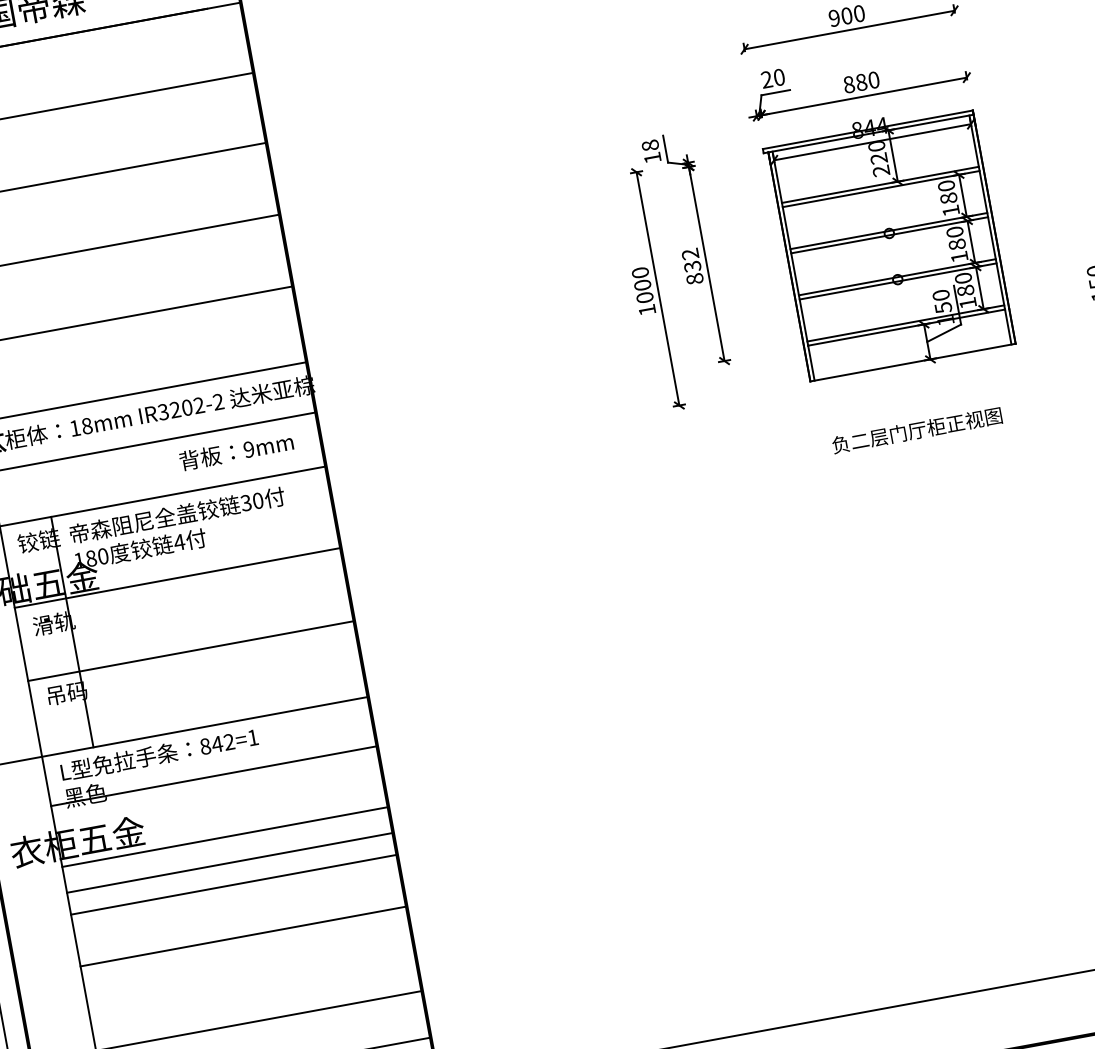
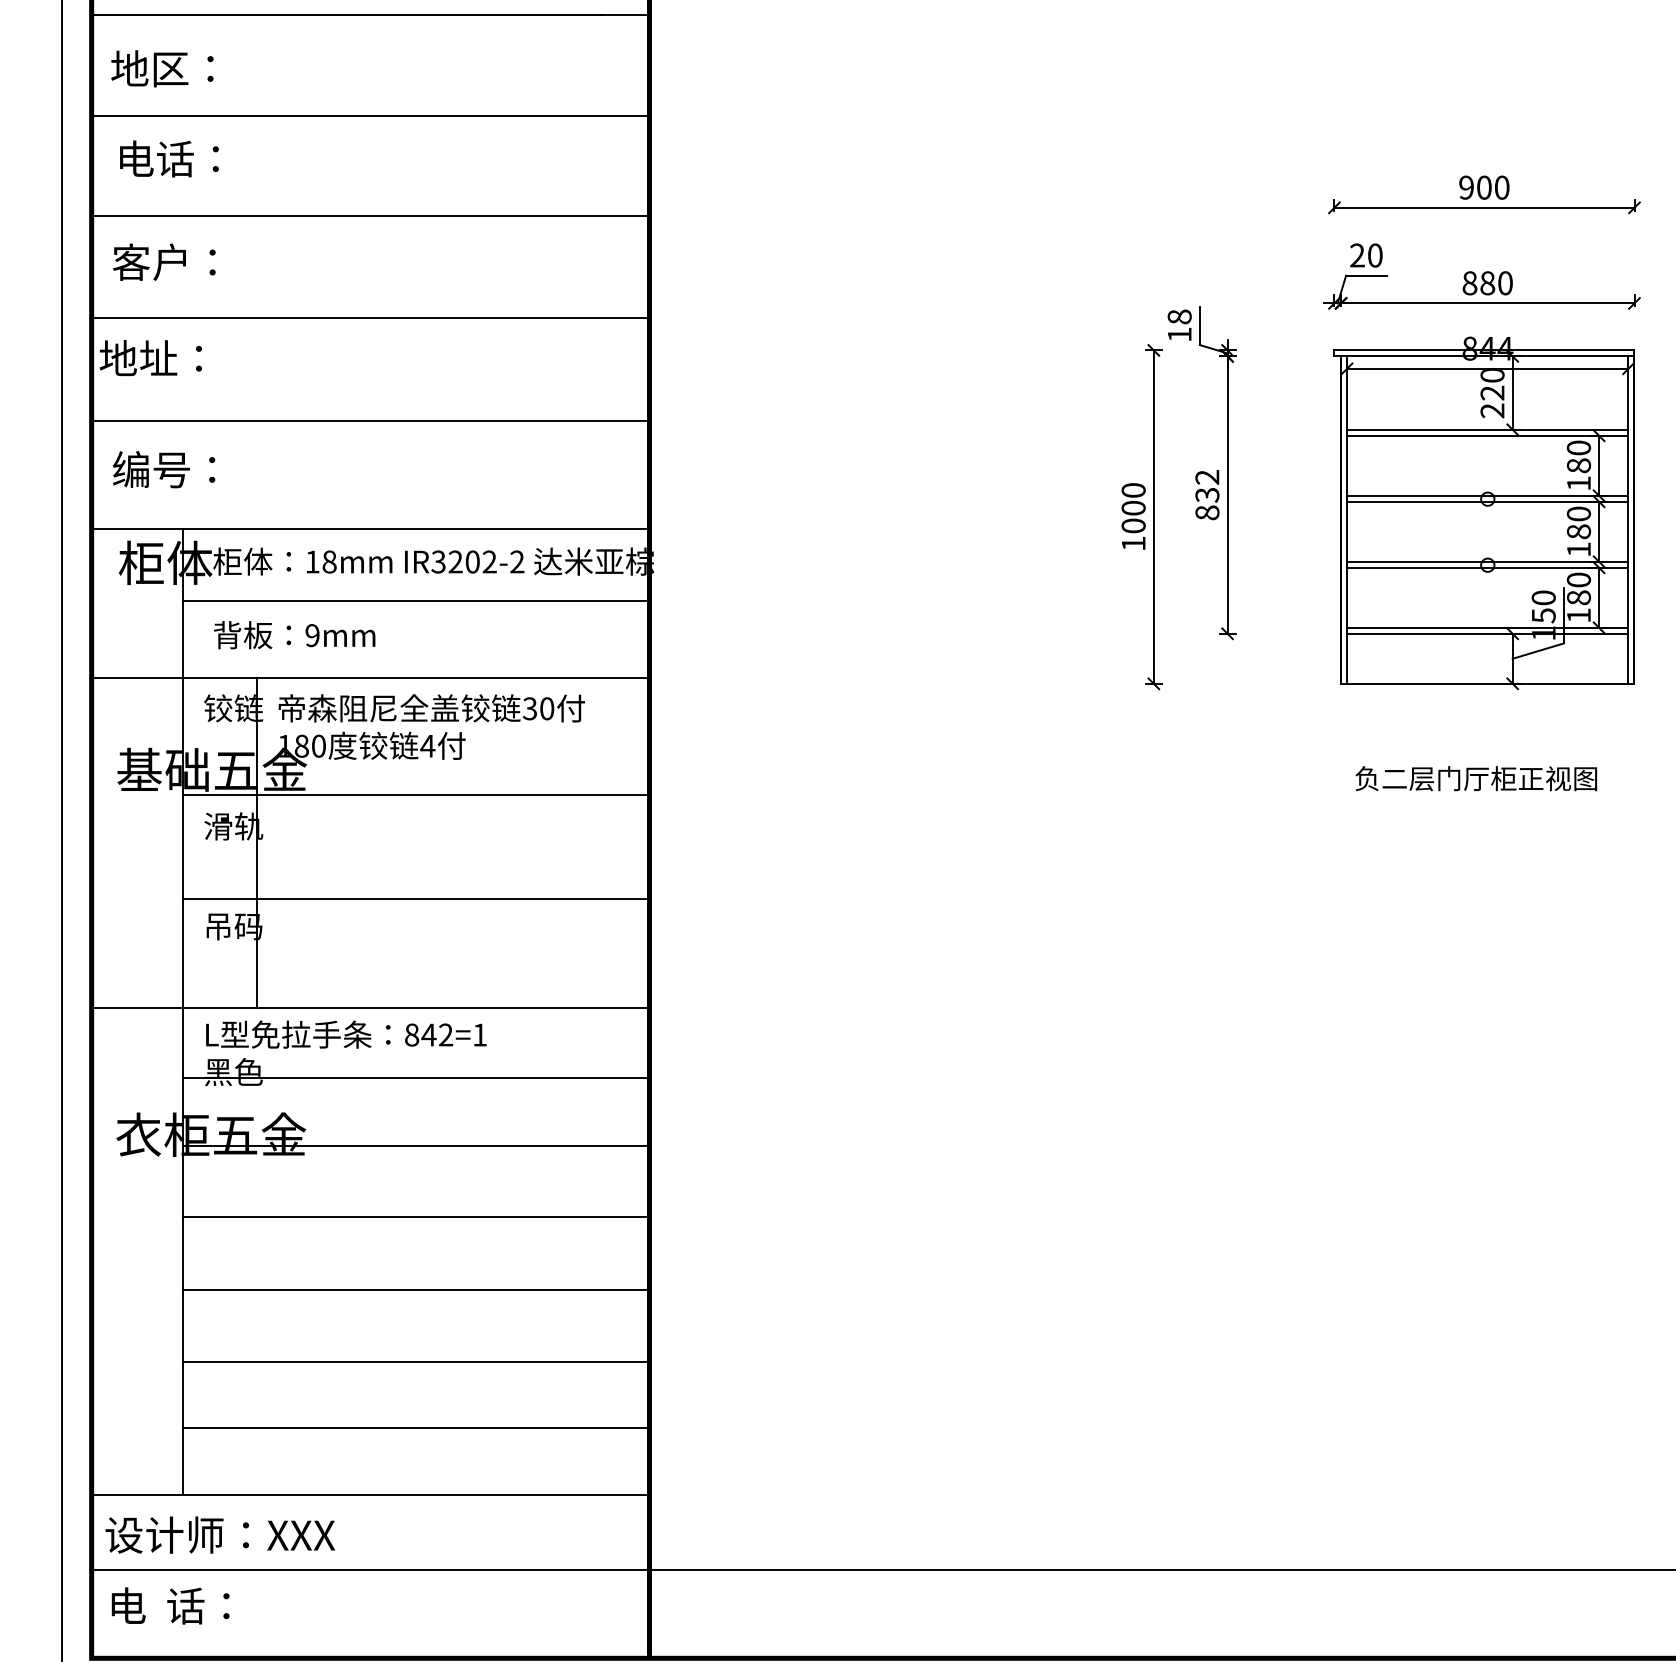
text: (236, 451) -> (294, 635), moved
line: (225, 837) -> (416, 1217), moved
line: (230, 863) -> (416, 1146), moved
line: (234, 884) -> (416, 1290), moved
line: (243, 936) -> (416, 1362), moved

